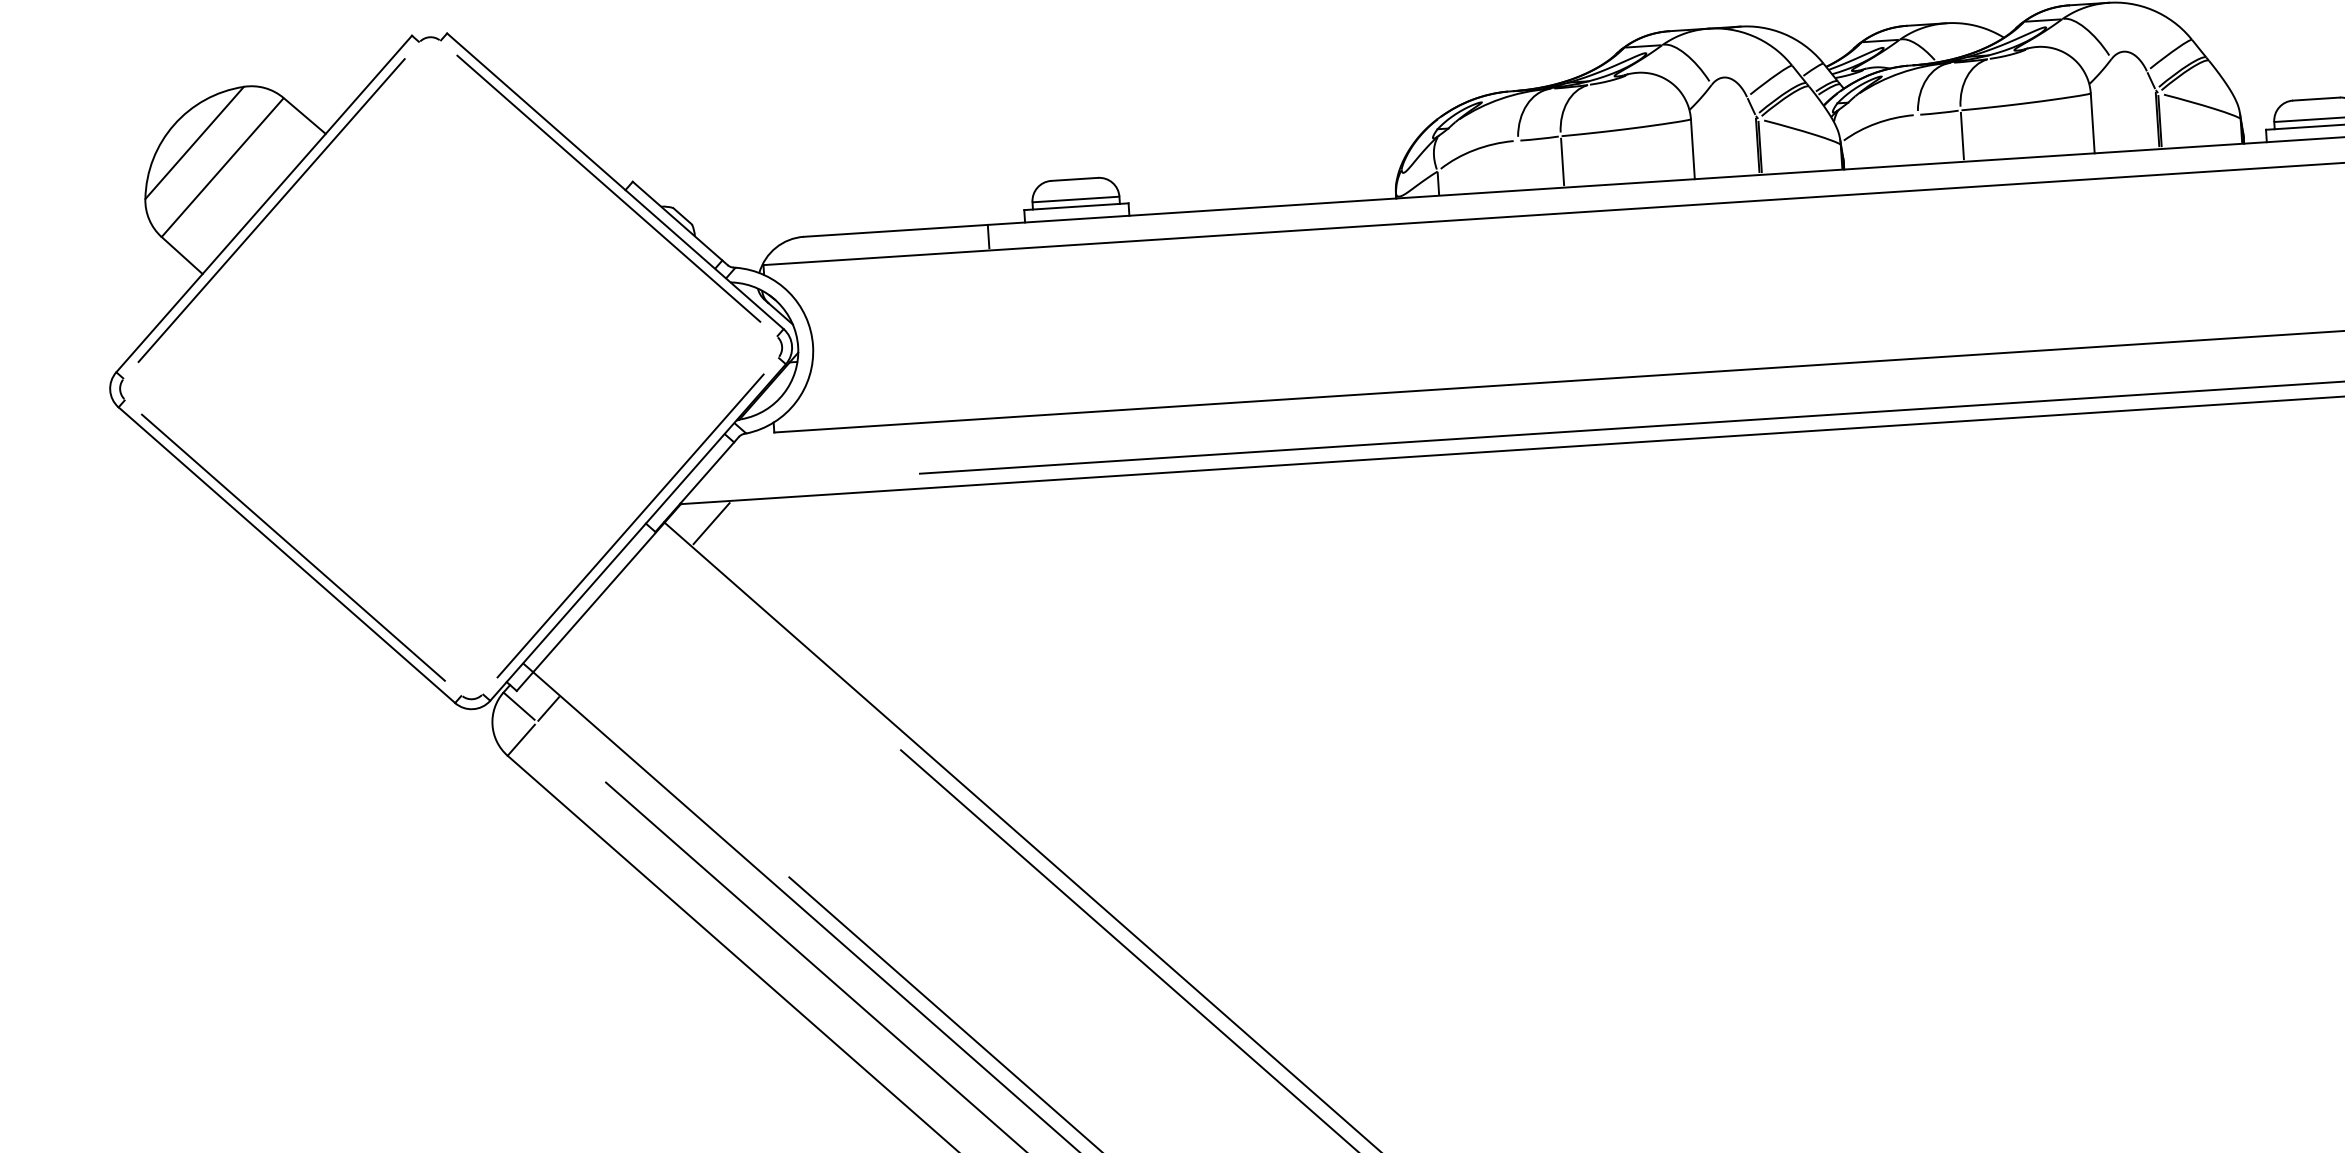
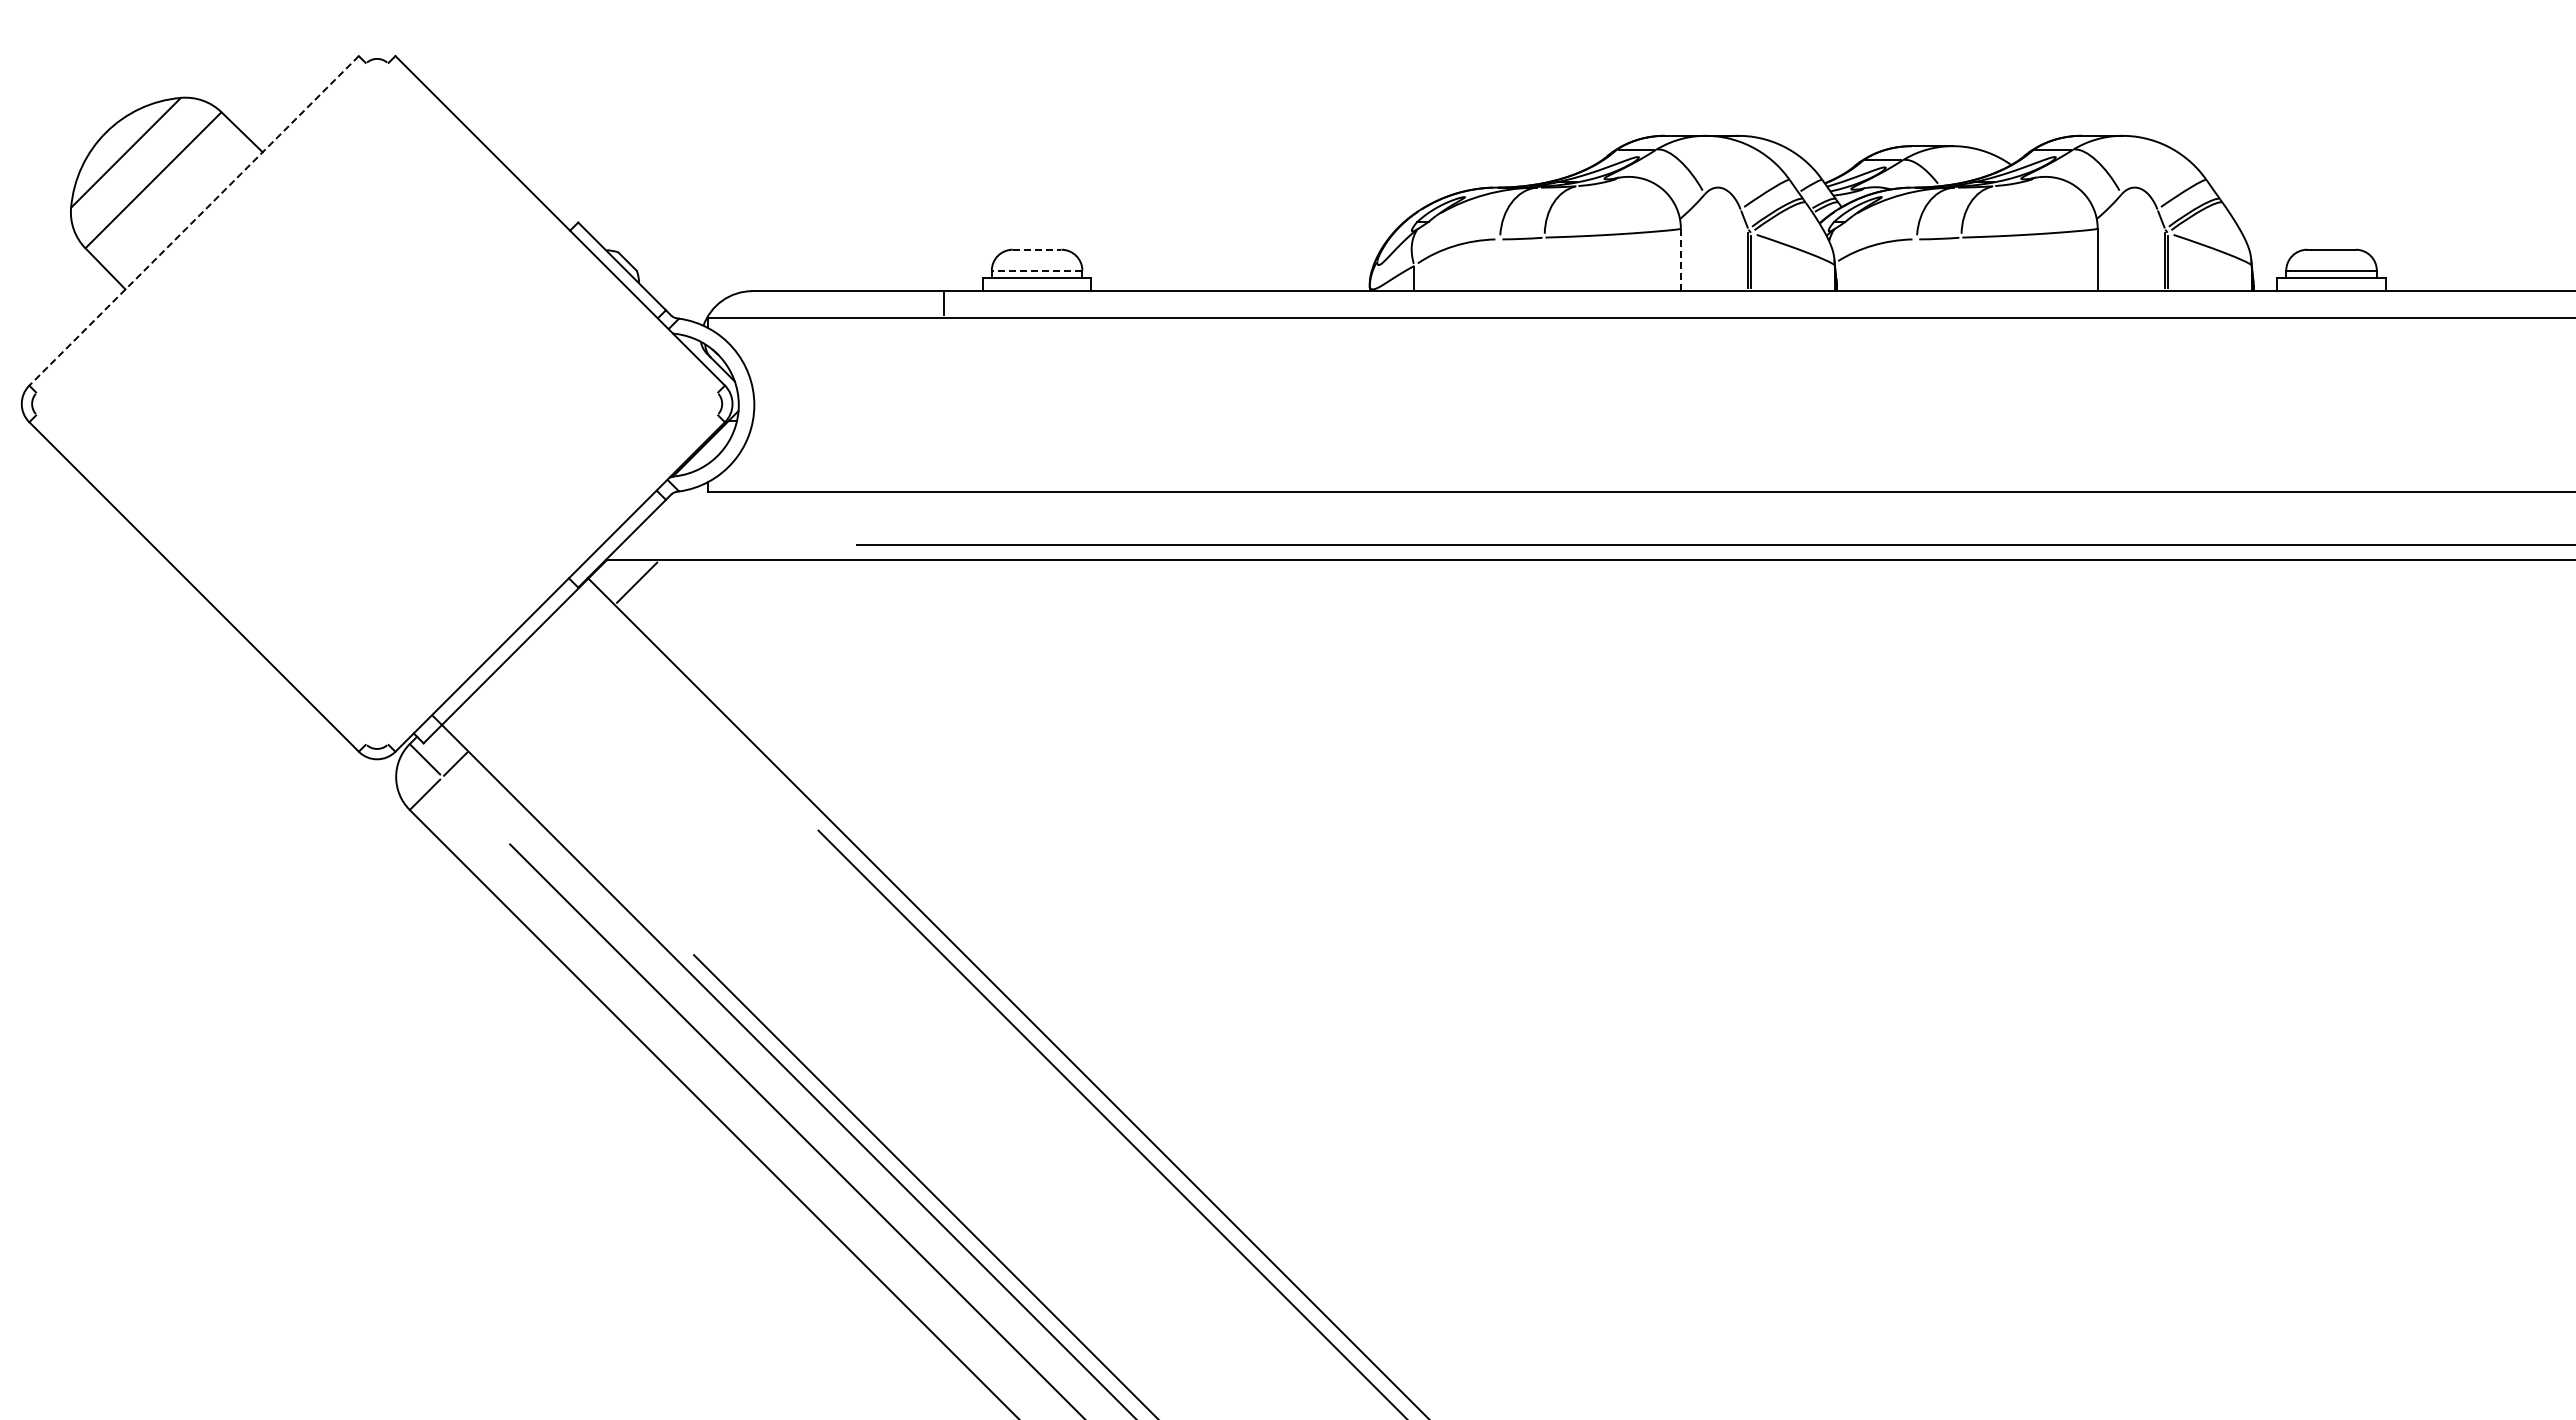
line: (1962, 136) -> (1961, 264), removed
line: (1692, 148) -> (1680, 259), solid -> dashed
line: (1562, 162) -> (1544, 264), removed
line: (1075, 179) -> (1037, 249), solid -> dashed
line: (608, 188) -> (552, 227), removed
line: (1076, 199) -> (1037, 270), solid -> dashed
line: (264, 203) -> (194, 220), solid -> dashed
line: (271, 209) -> (201, 227), removed
line: (630, 525) -> (552, 579), removed
line: (293, 547) -> (201, 579), removed

